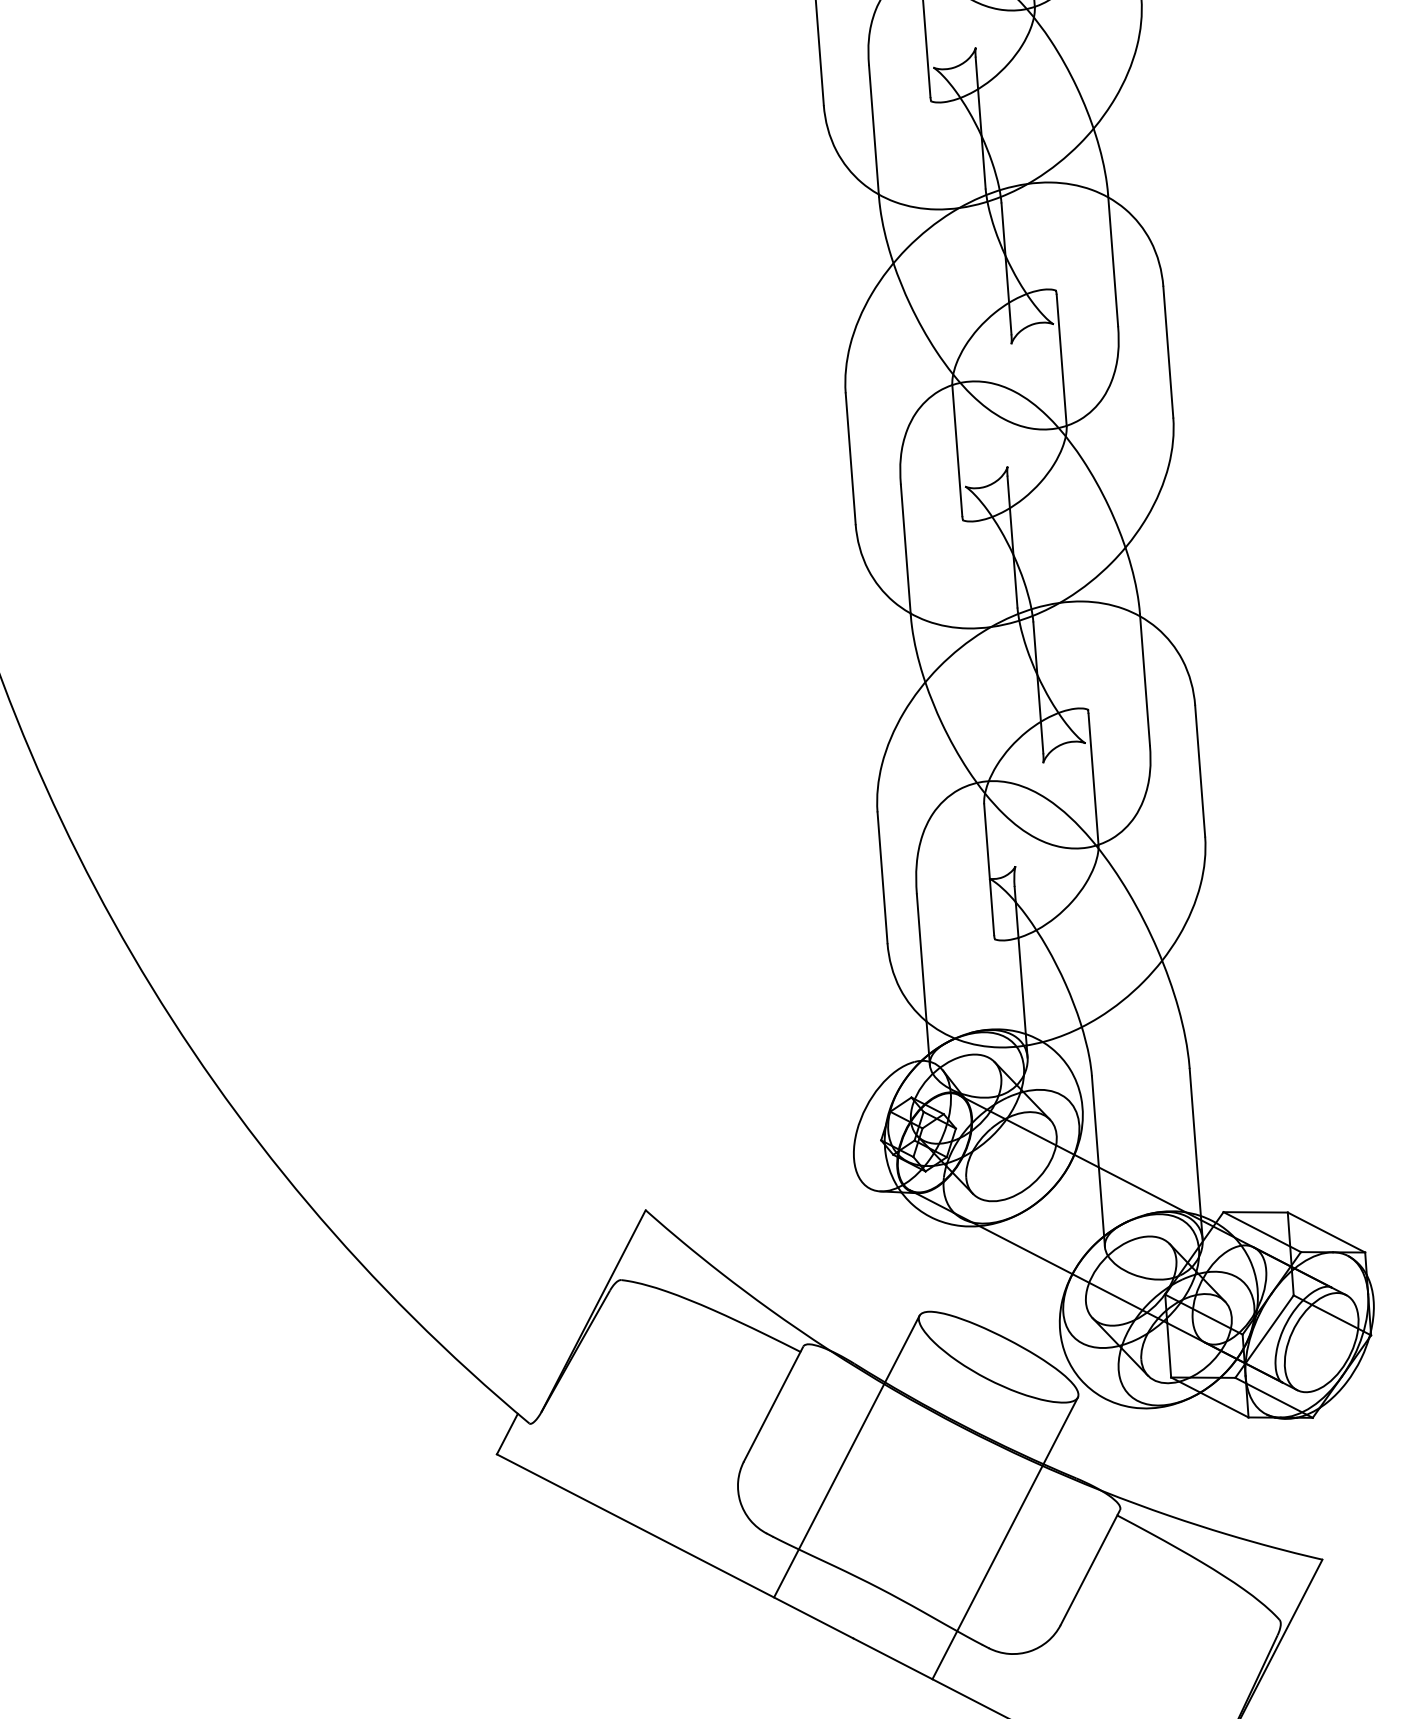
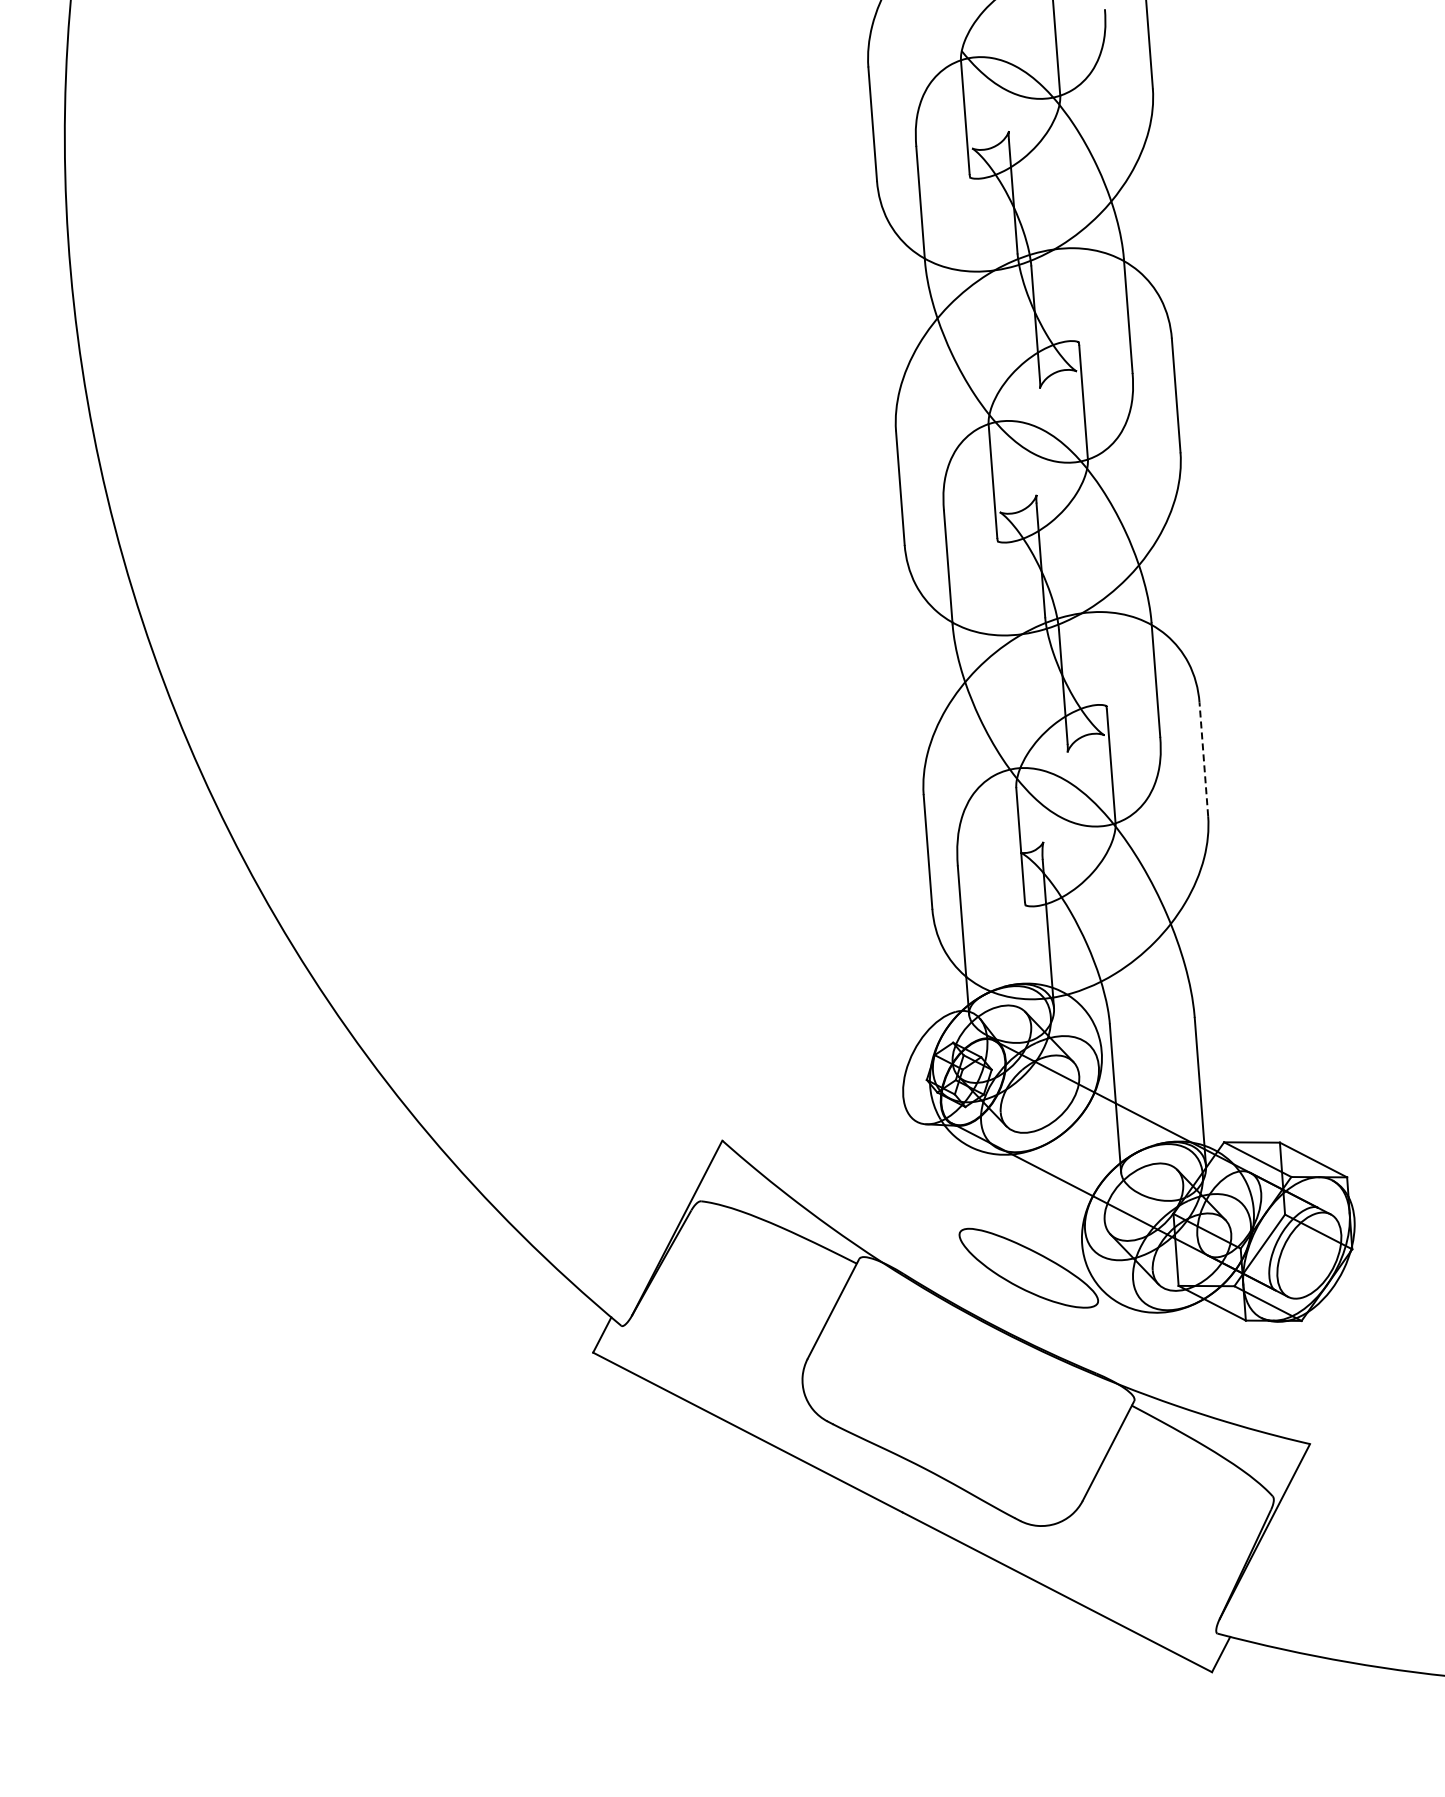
line: (1199, 770) -> (1203, 758), solid -> dashed
line: (846, 1456) -> (896, 1354), removed
line: (1005, 1538) -> (1034, 1425), removed

